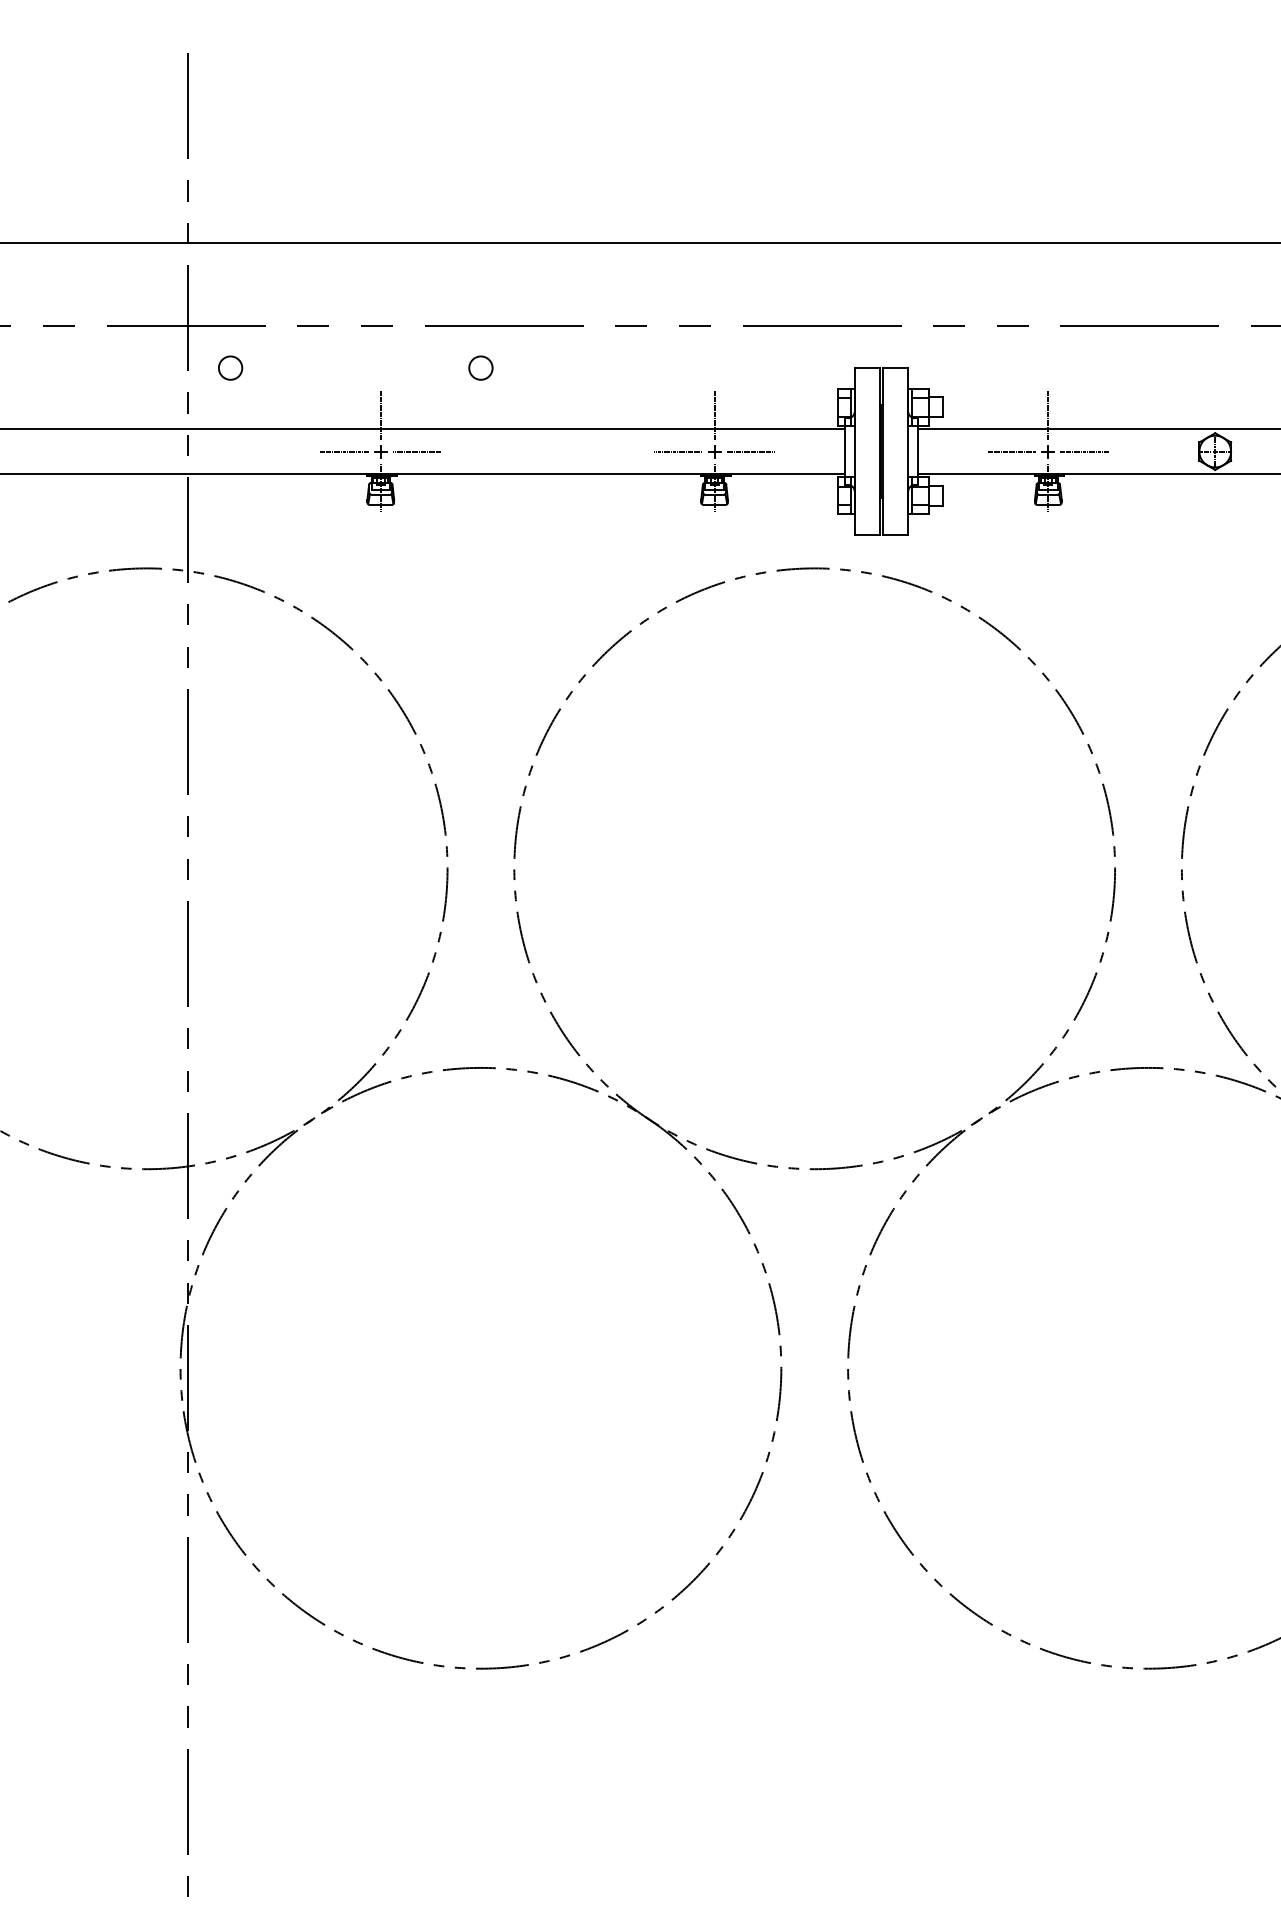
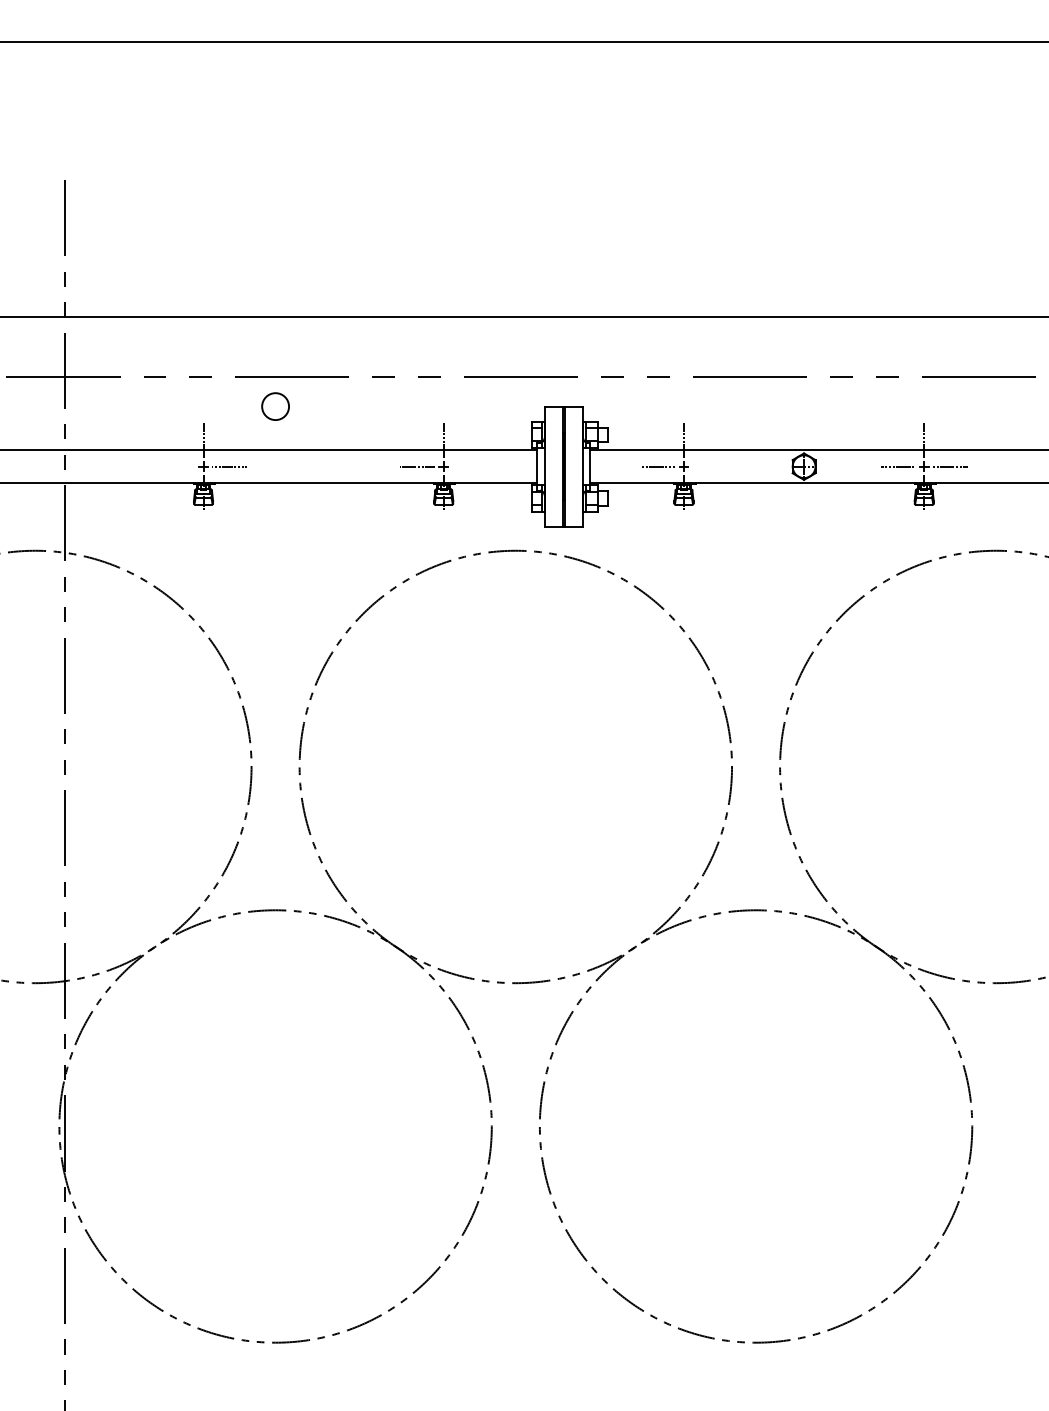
circle: (230, 367) -> (95, 406), removed
circle: (480, 367) -> (275, 406), size x1.6
line: (344, 451) -> (177, 466), removed
line: (750, 451) -> (469, 466), removed
line: (1083, 451) -> (709, 466), removed

